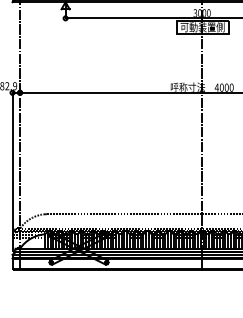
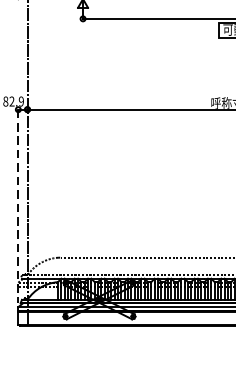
line: (12, 172) -> (18, 206), solid -> dashed

